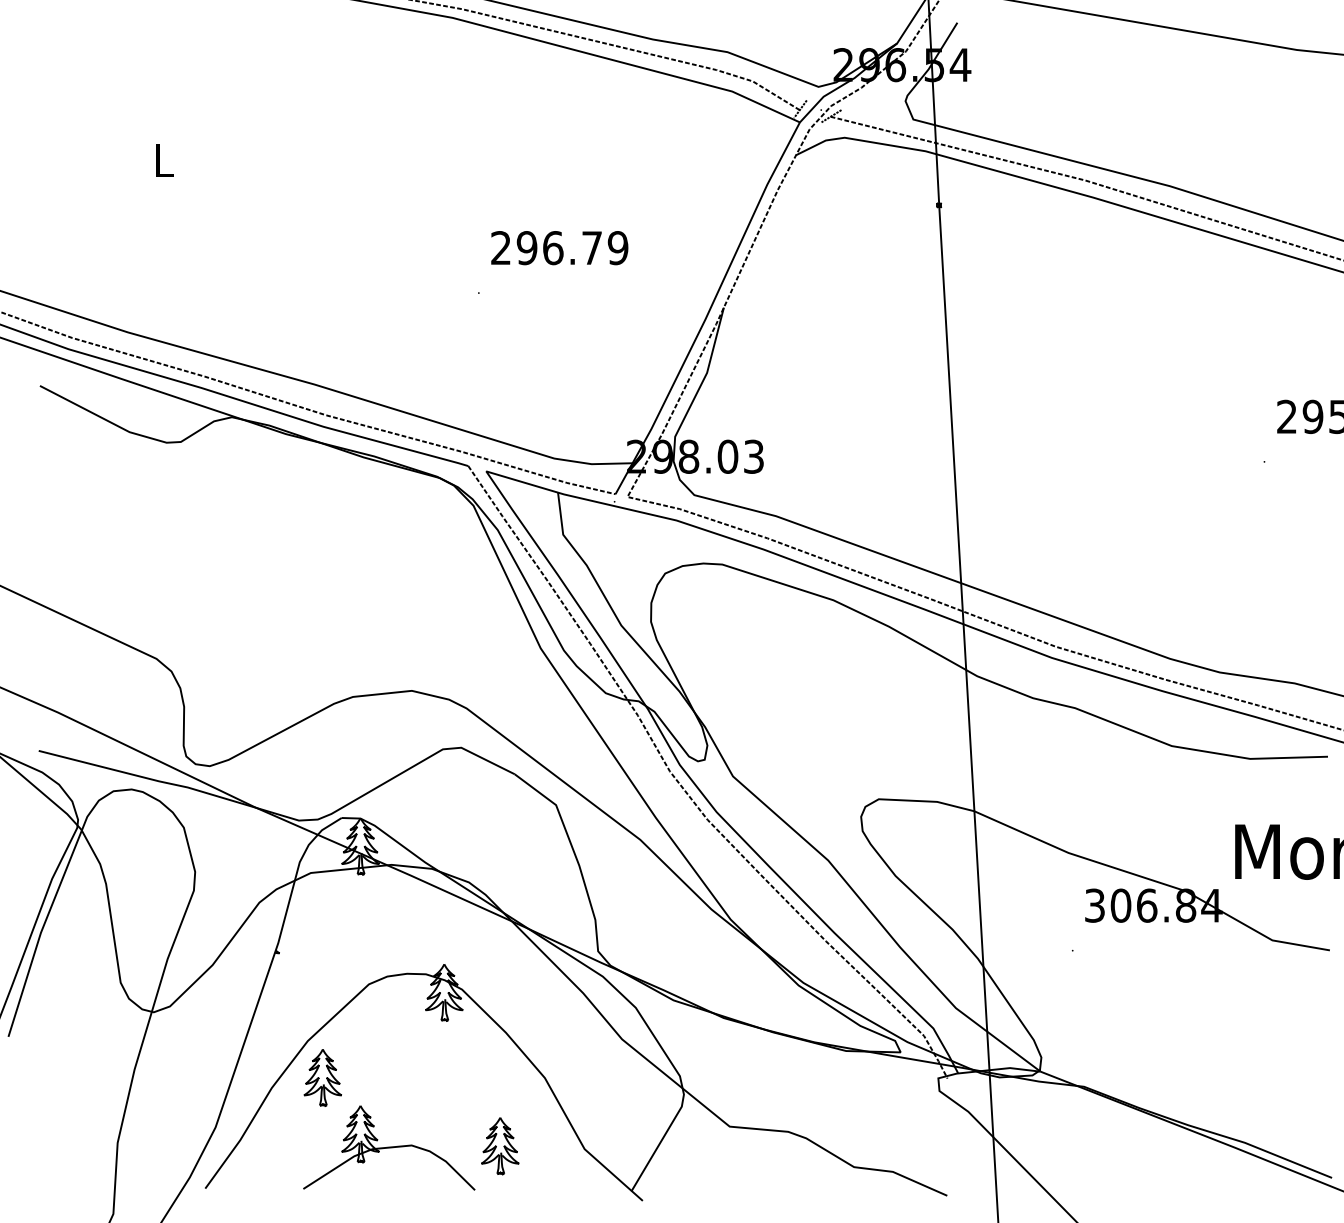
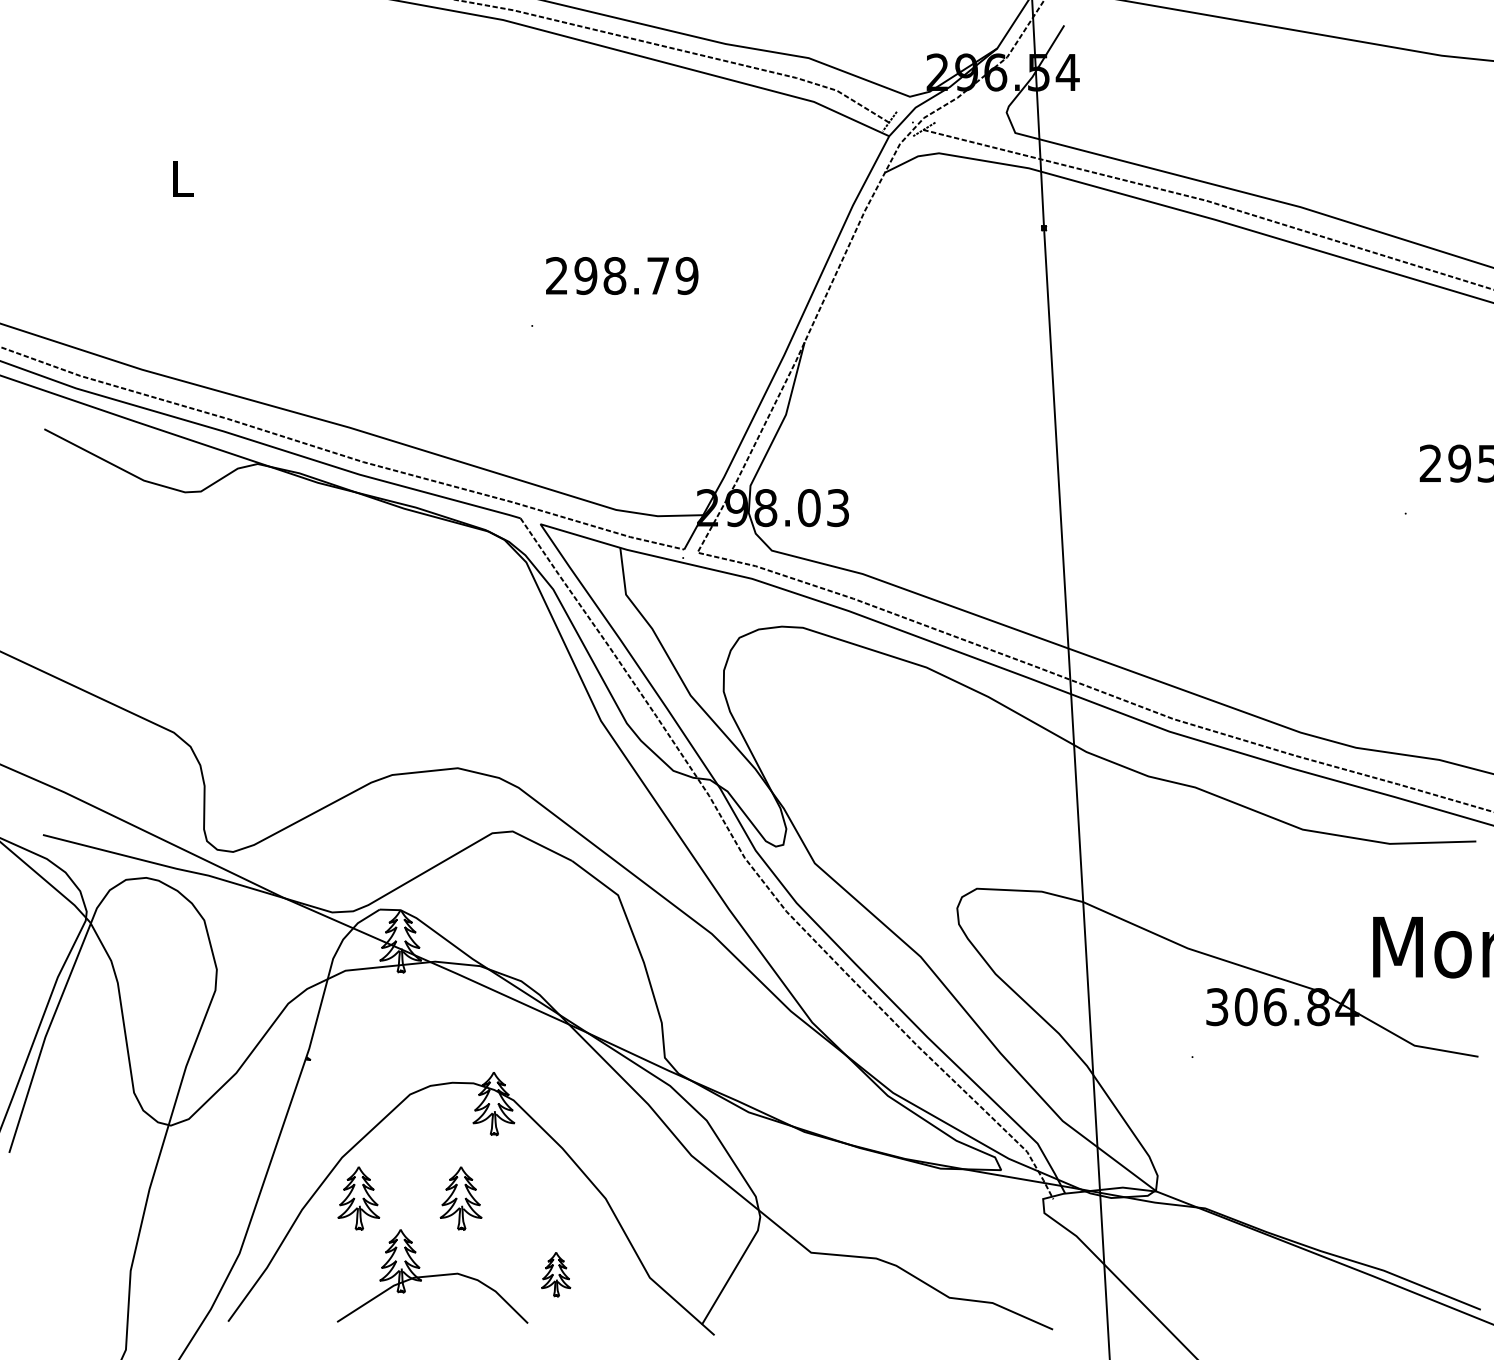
text: (553, 248) -> (615, 276), 296.79 -> 298.79
part: (414, 1077) -> (460, 1198), added
part: (500, 1146) -> (556, 1274), size x0.7

